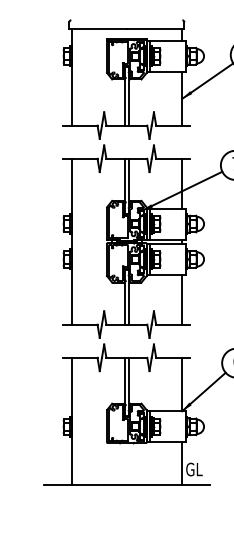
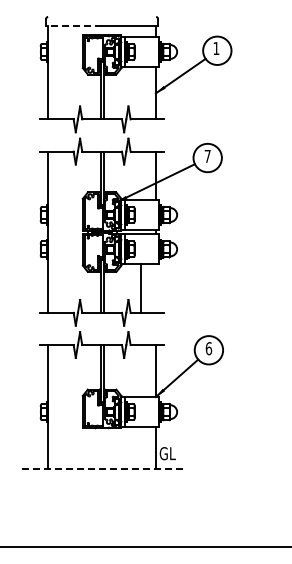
line: (98, 29) -> (74, 25), solid -> dashed
line: (181, 299) -> (140, 288), moved
line: (127, 485) -> (102, 469), solid -> dashed

